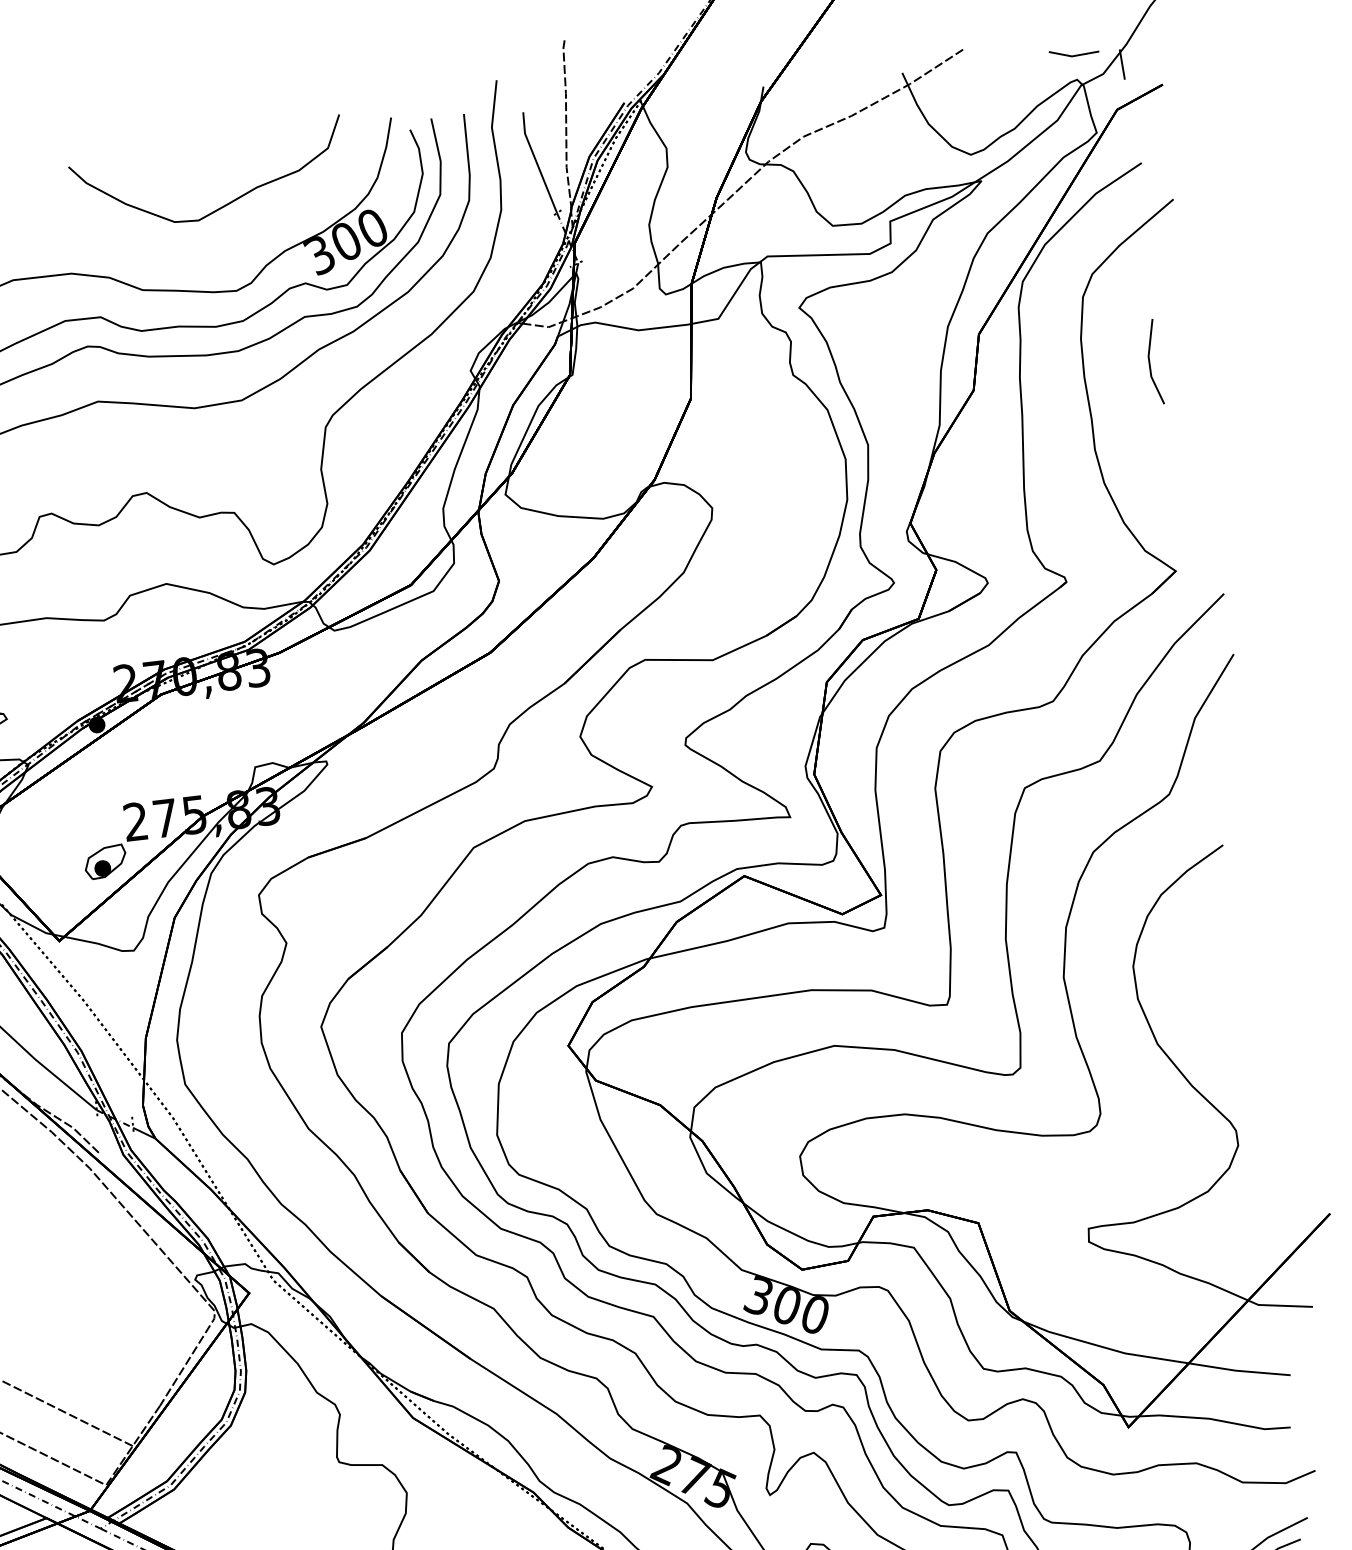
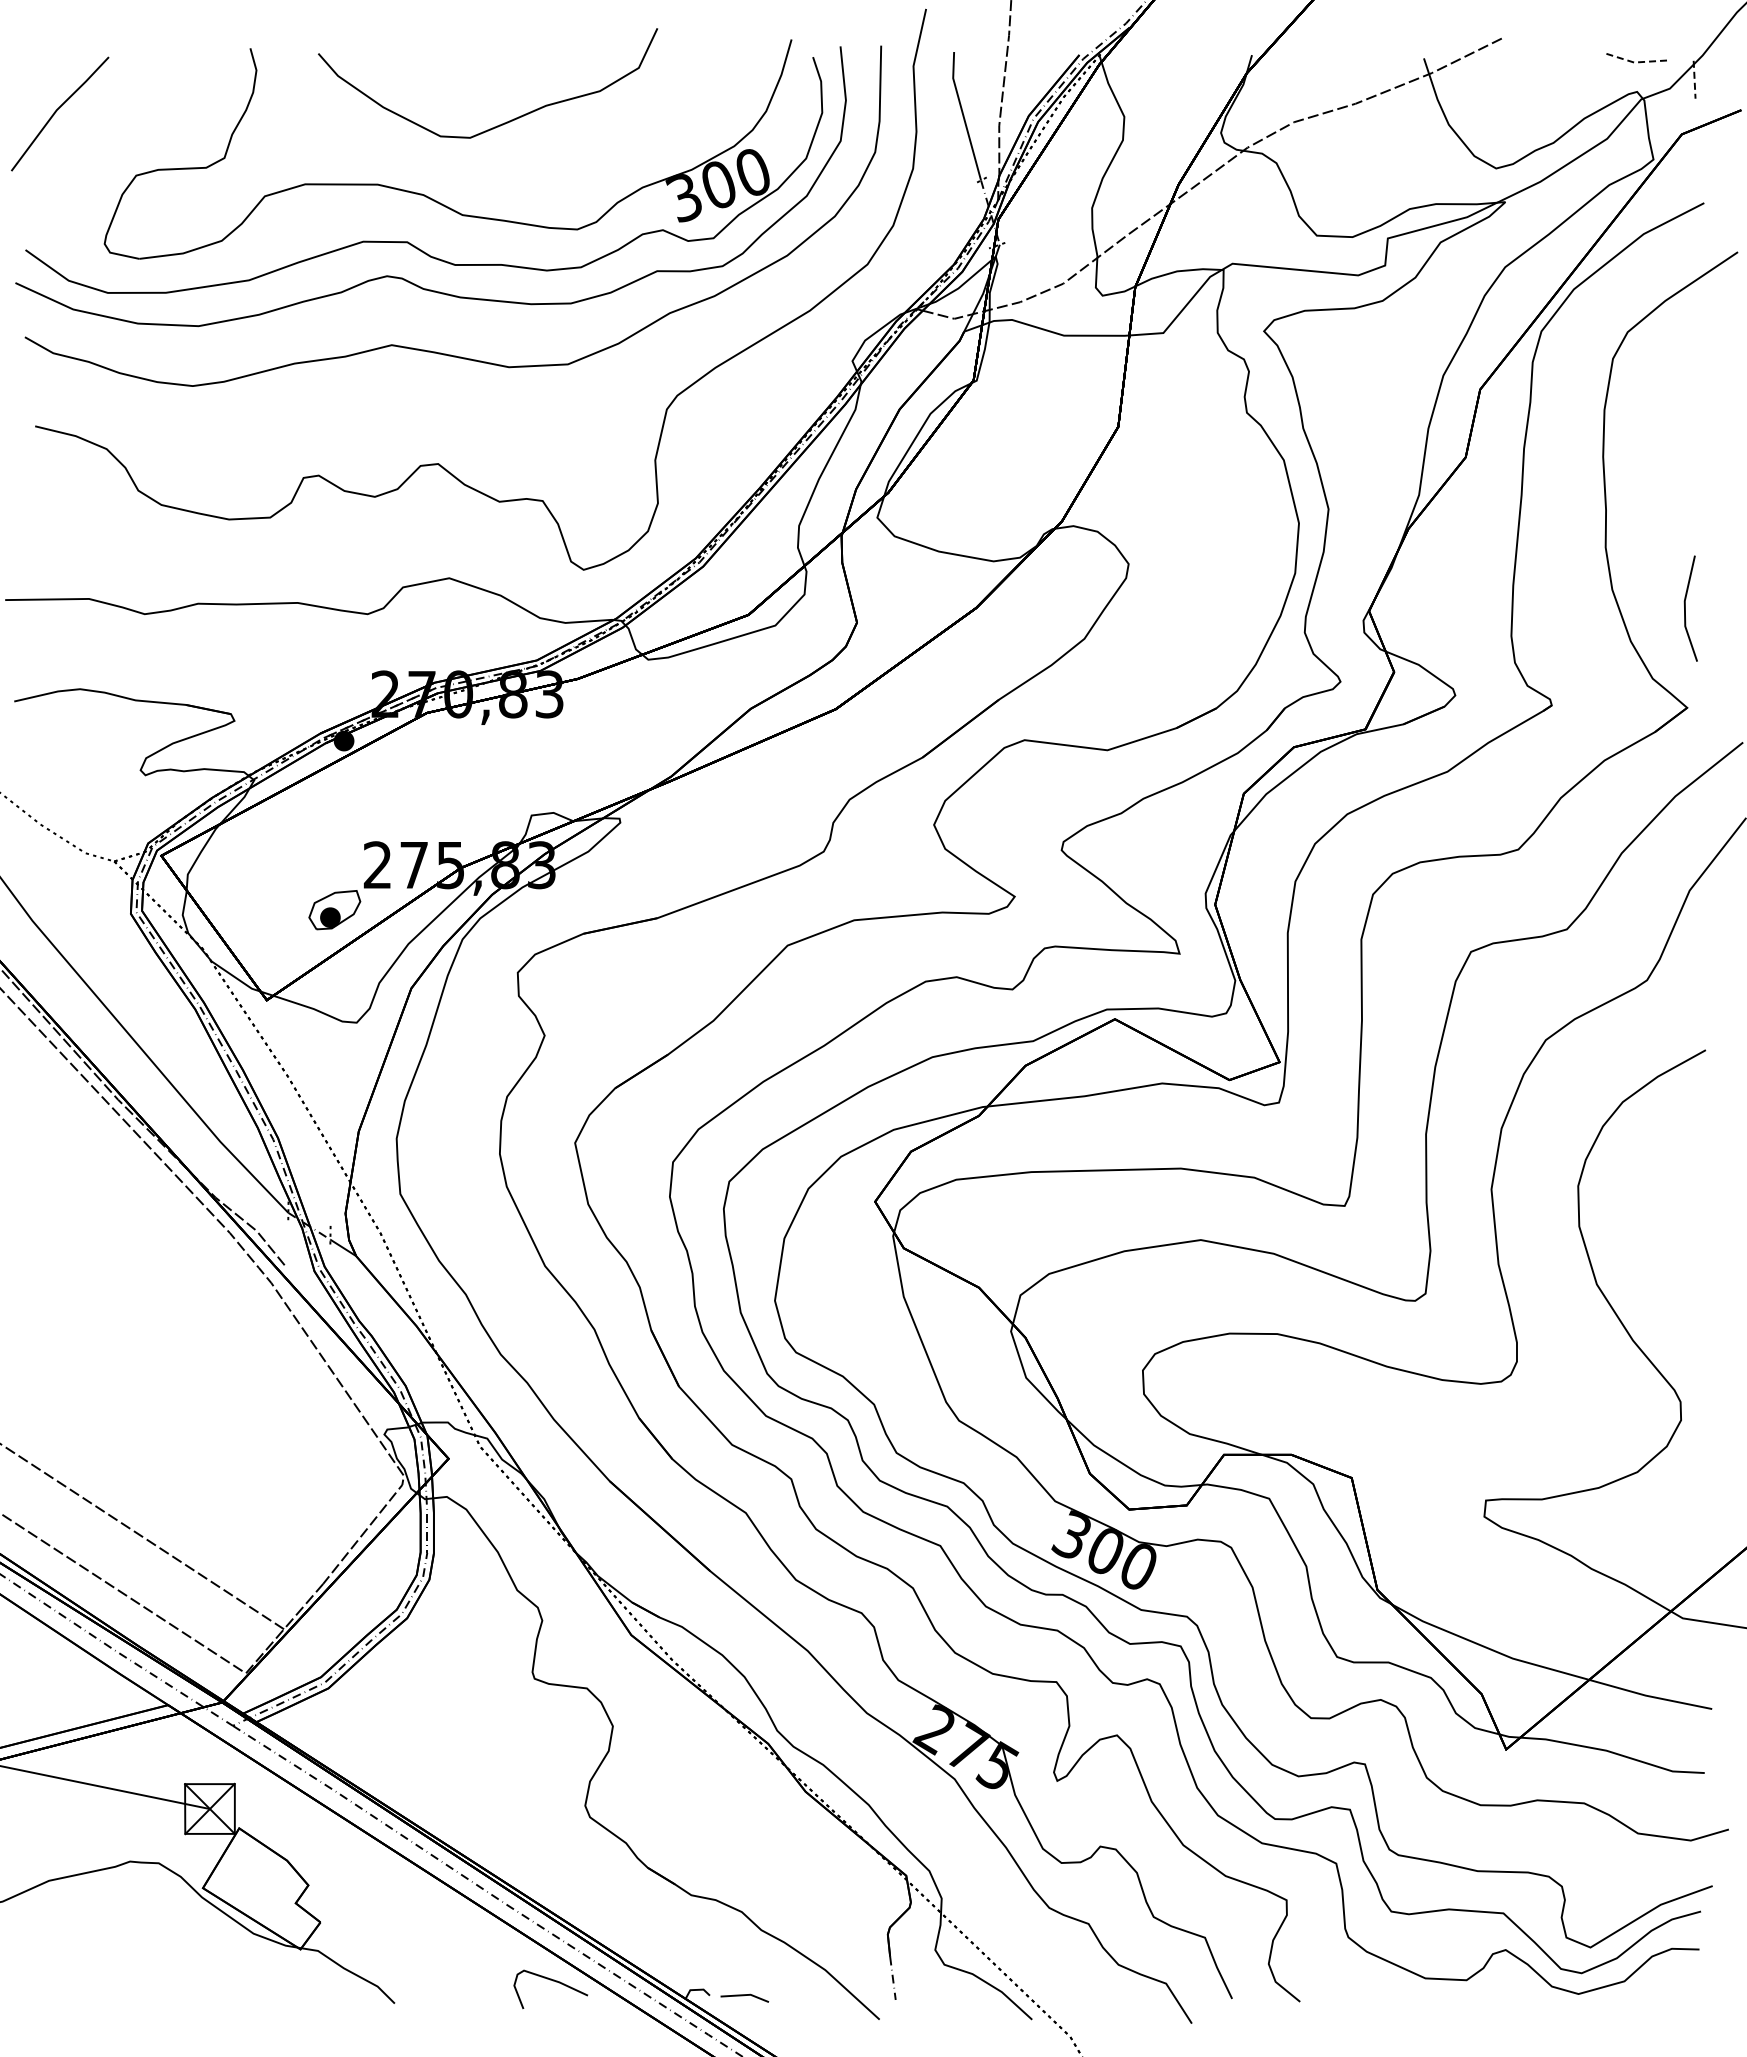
line: (1073, 56) -> (1636, 62), solid -> dashed
line: (1122, 64) -> (1694, 79), solid -> dashed
curve: (226, 203) -> (506, 121), moved
line: (1149, 362) -> (1685, 608), moved

